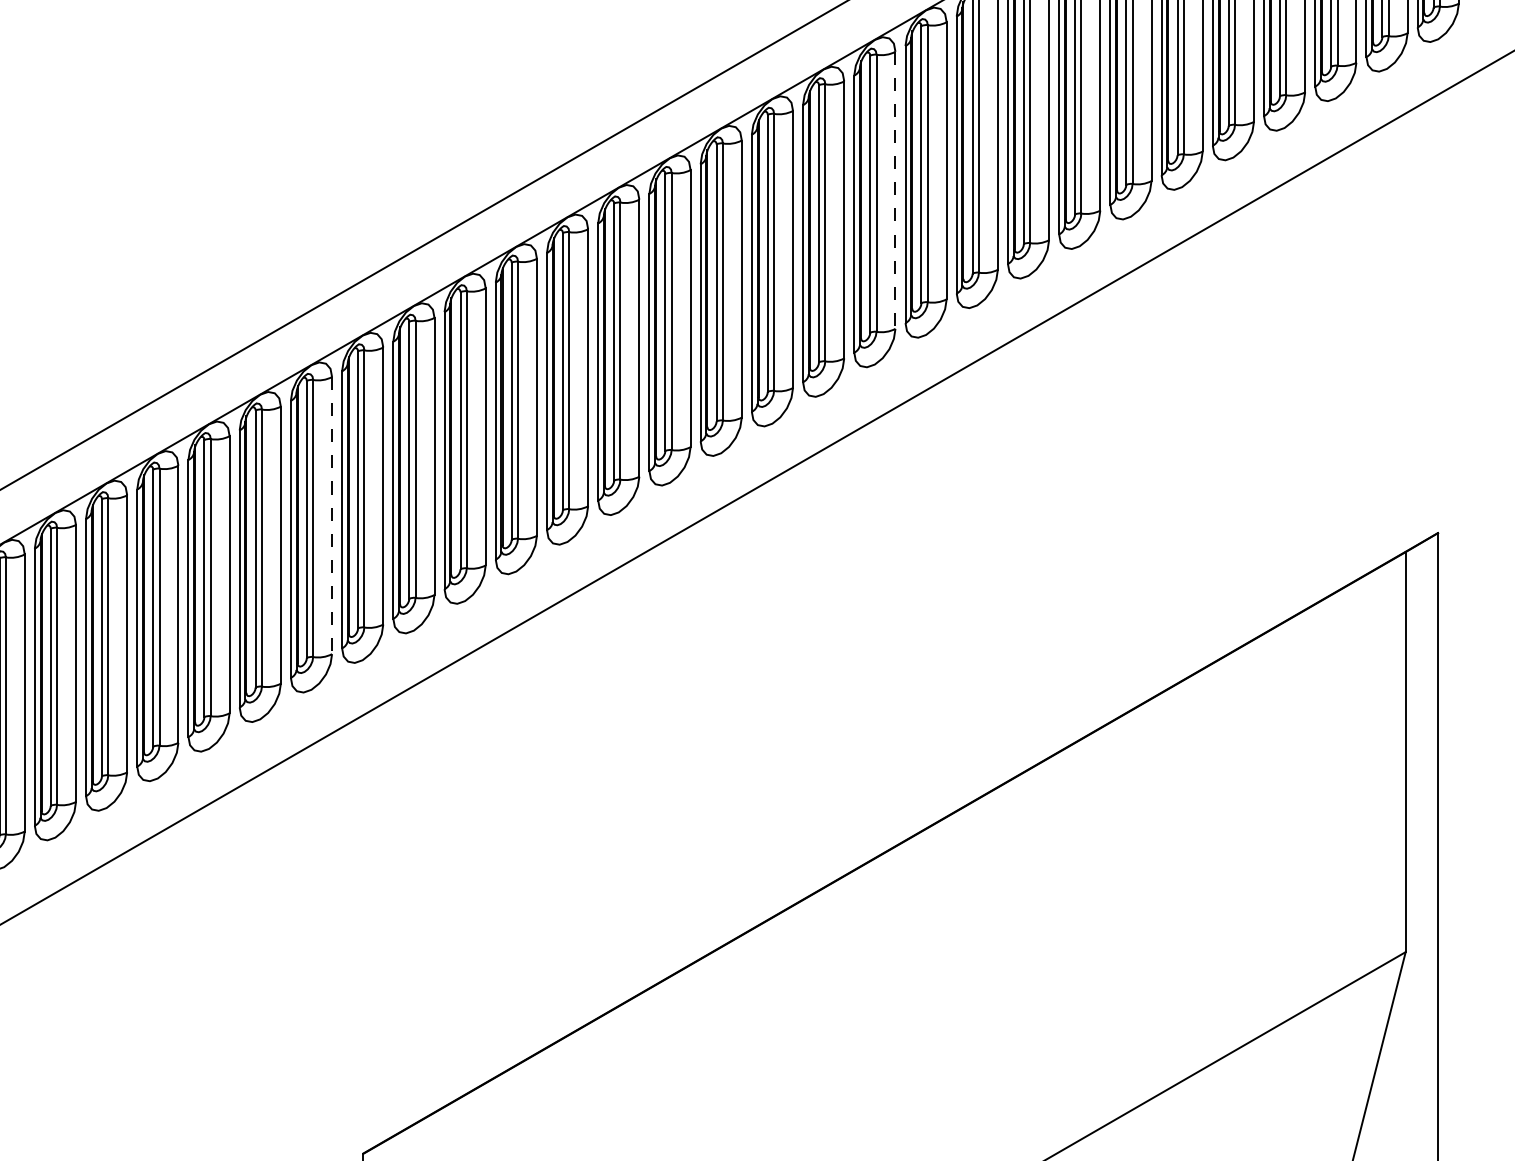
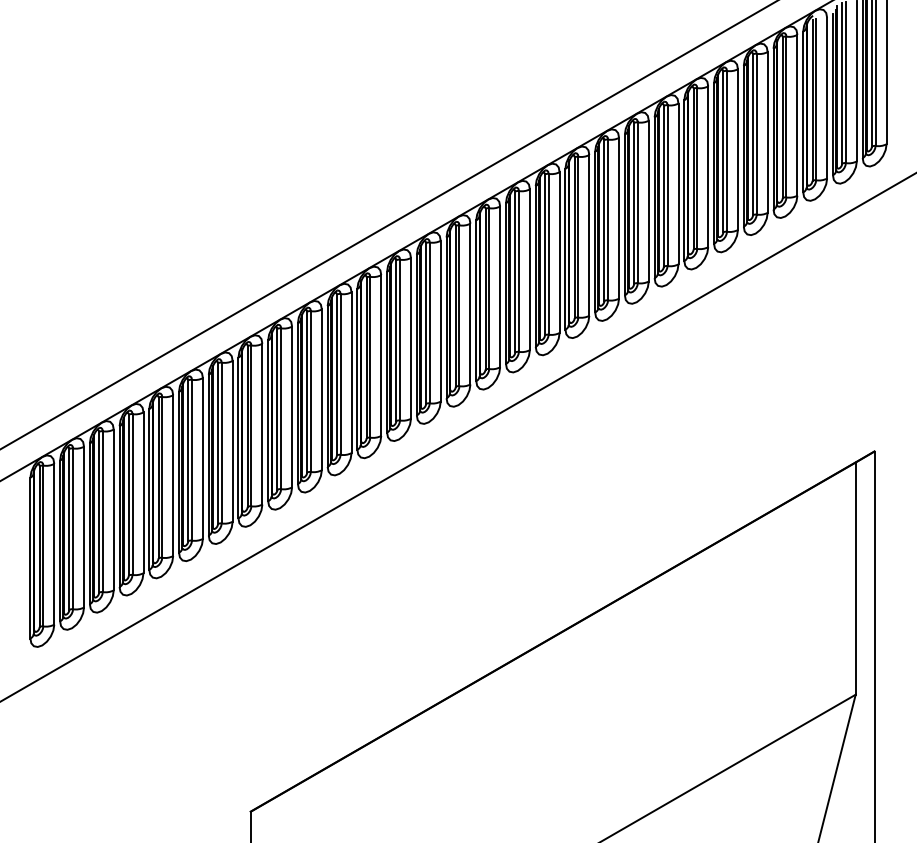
line: (895, 191) -> (559, 253), dashed -> solid
line: (331, 515) -> (232, 441), dashed -> solid

